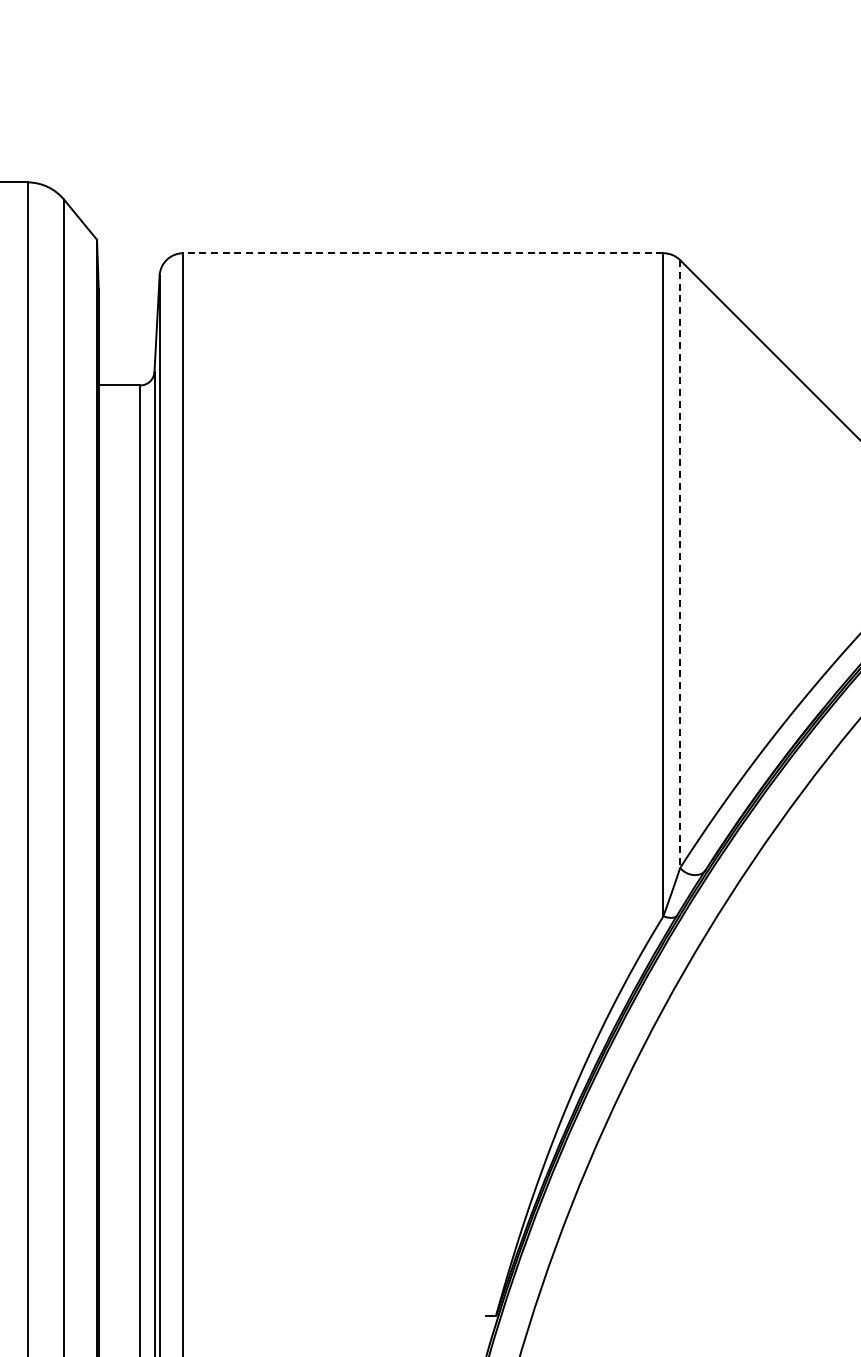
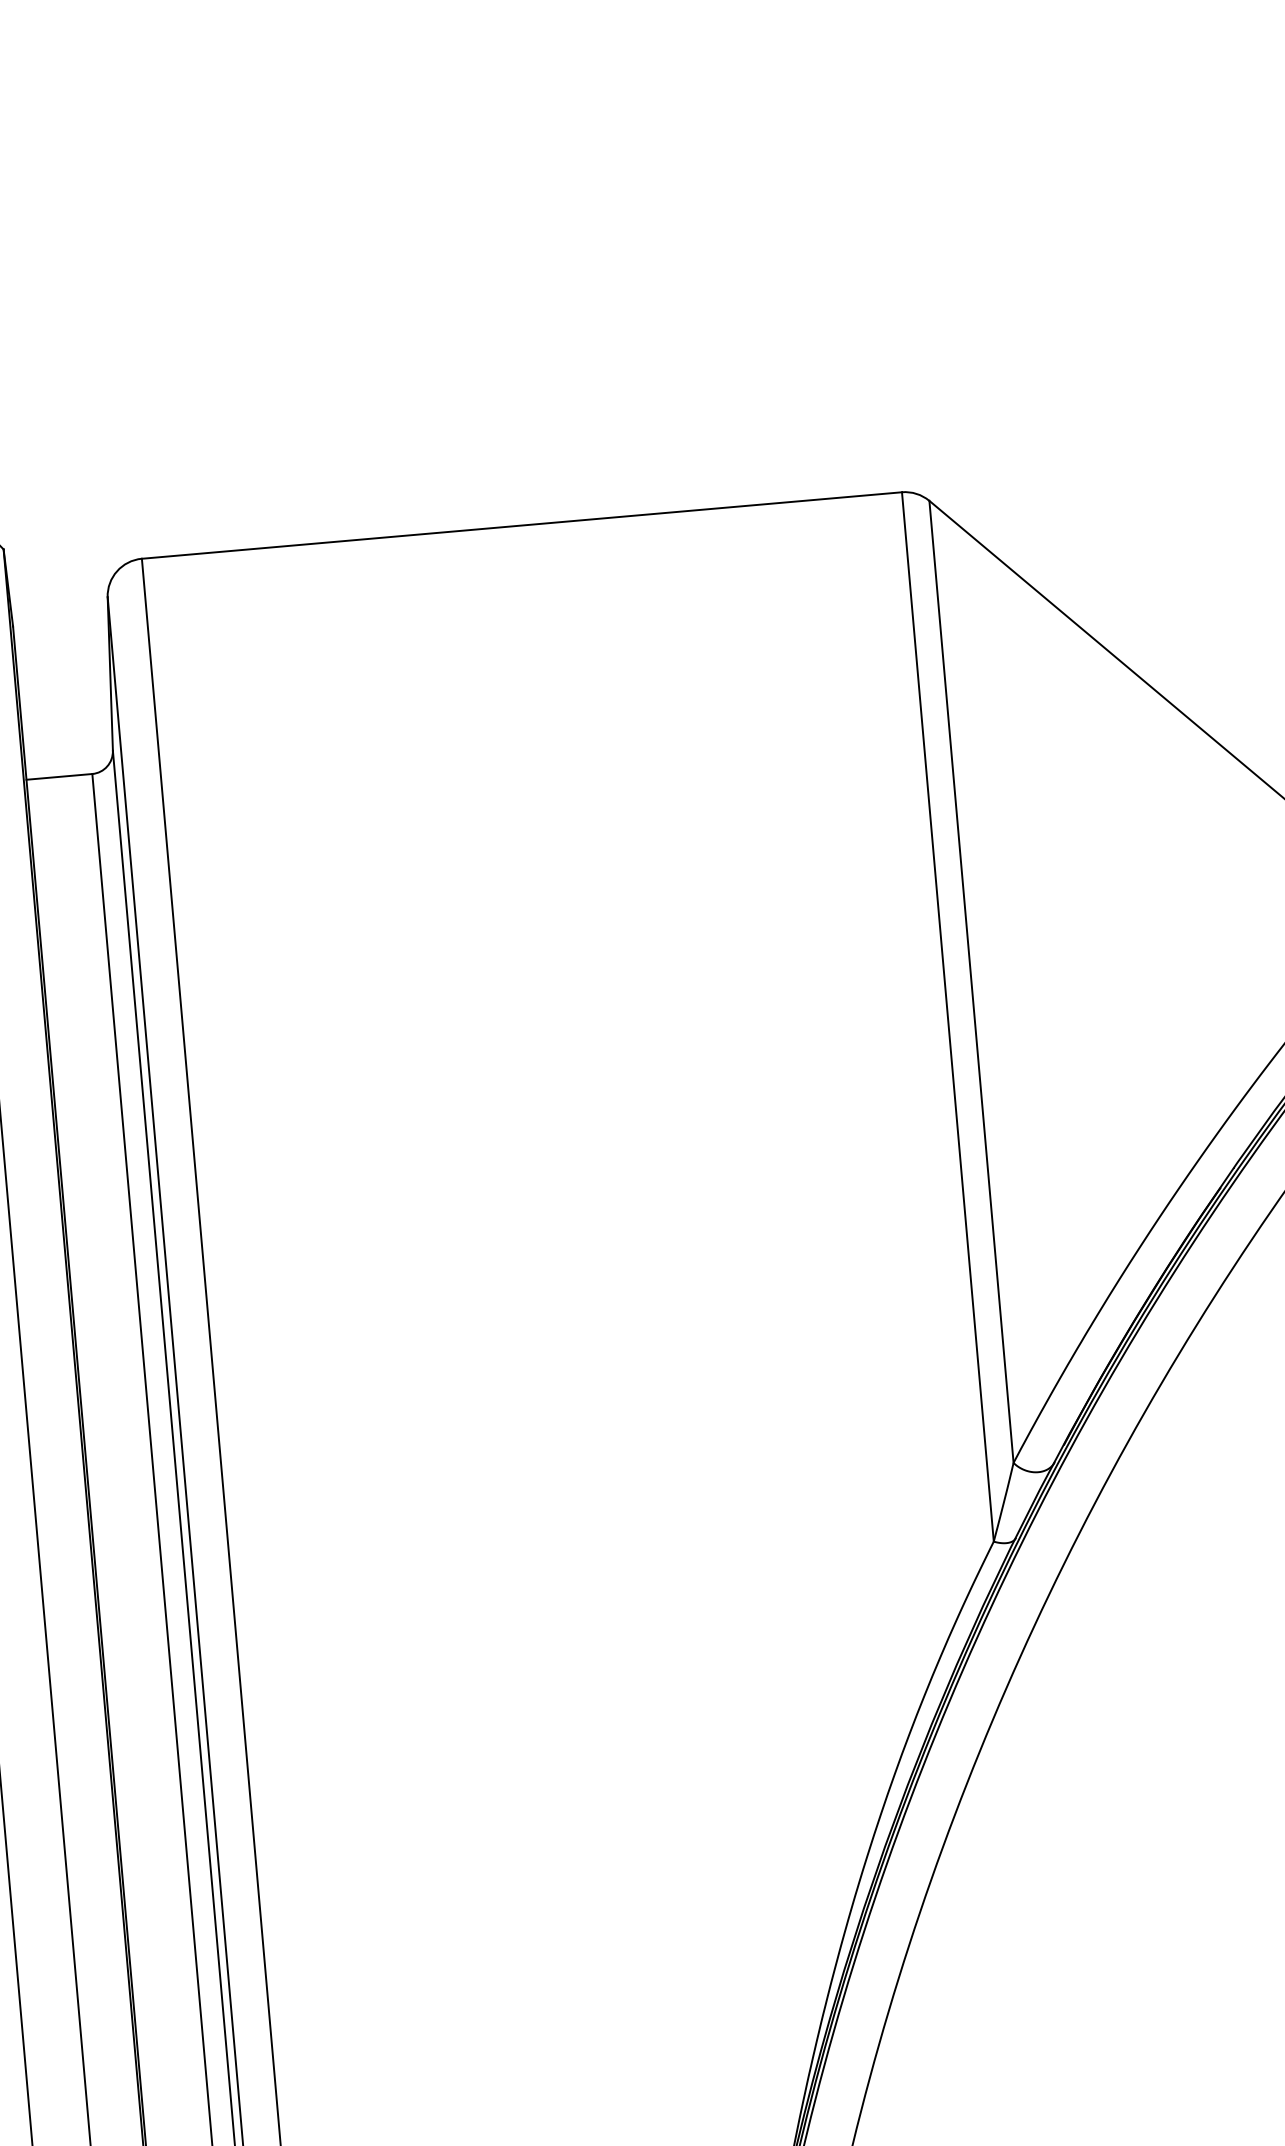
line: (422, 253) -> (520, 526), dashed -> solid
line: (680, 564) -> (972, 982), dashed -> solid

